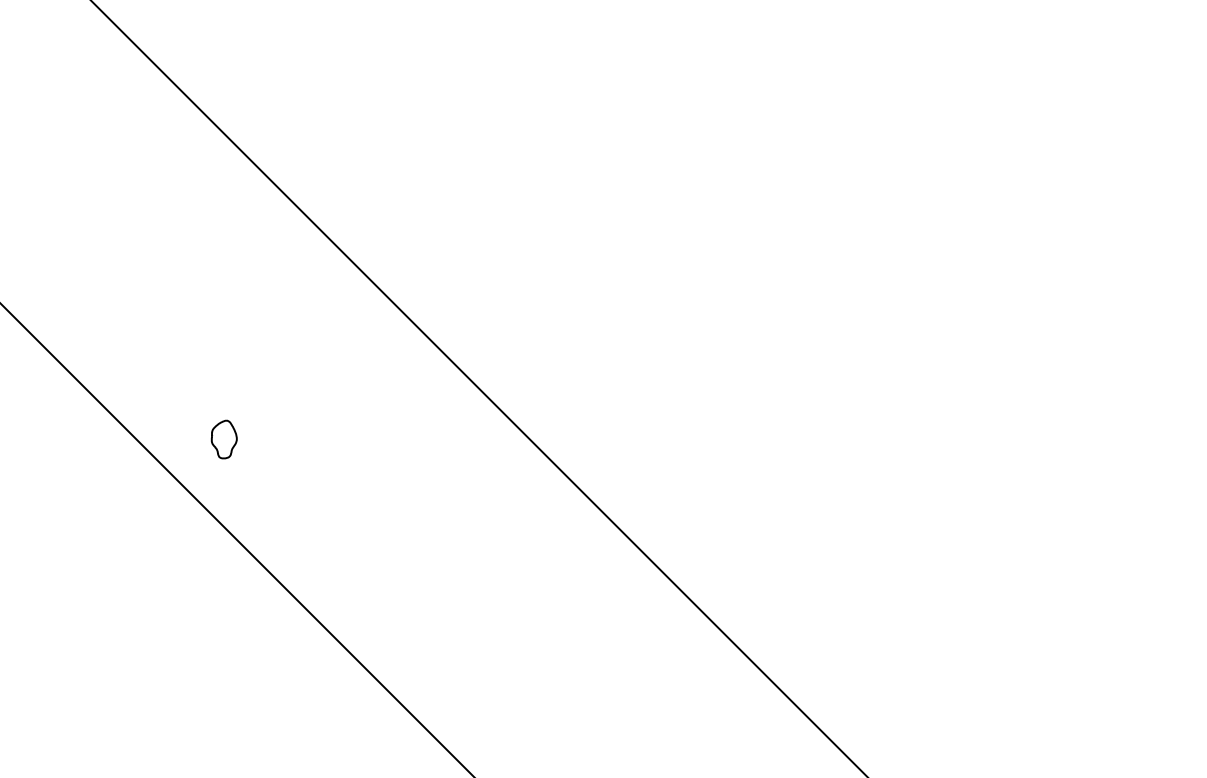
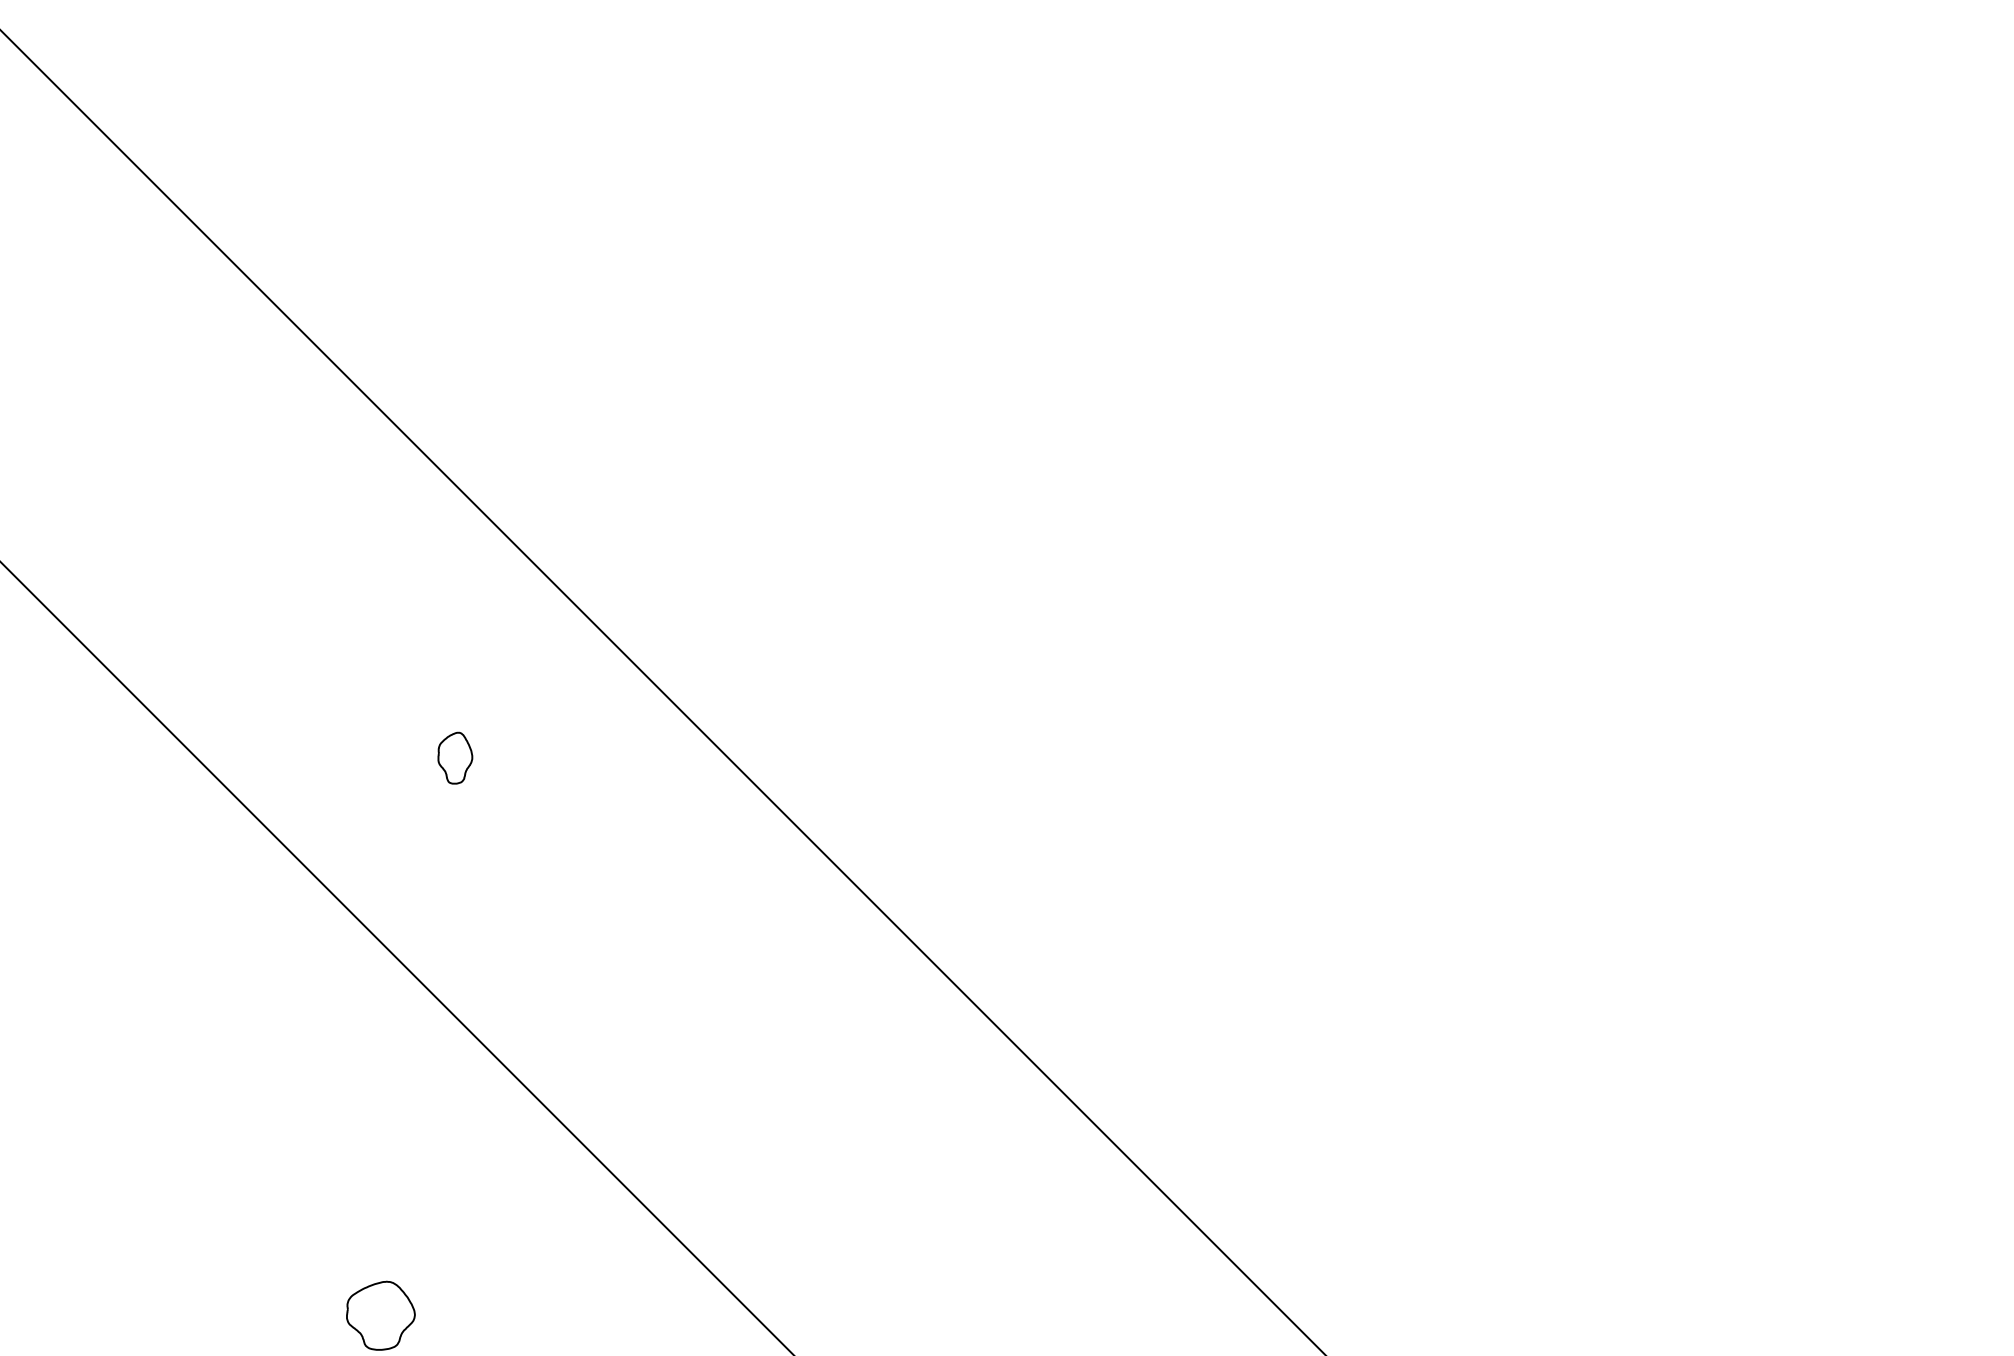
part: (224, 439) -> (455, 757), moved

